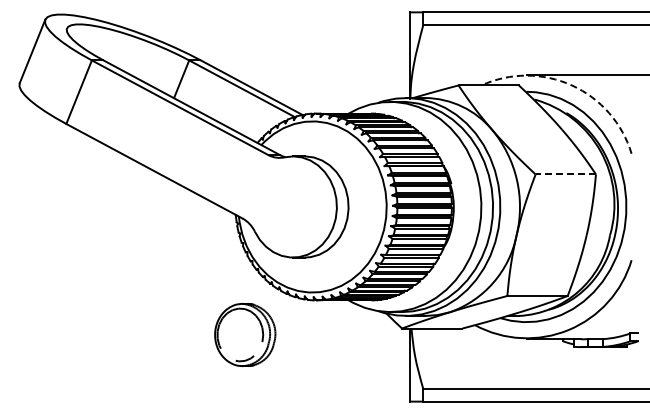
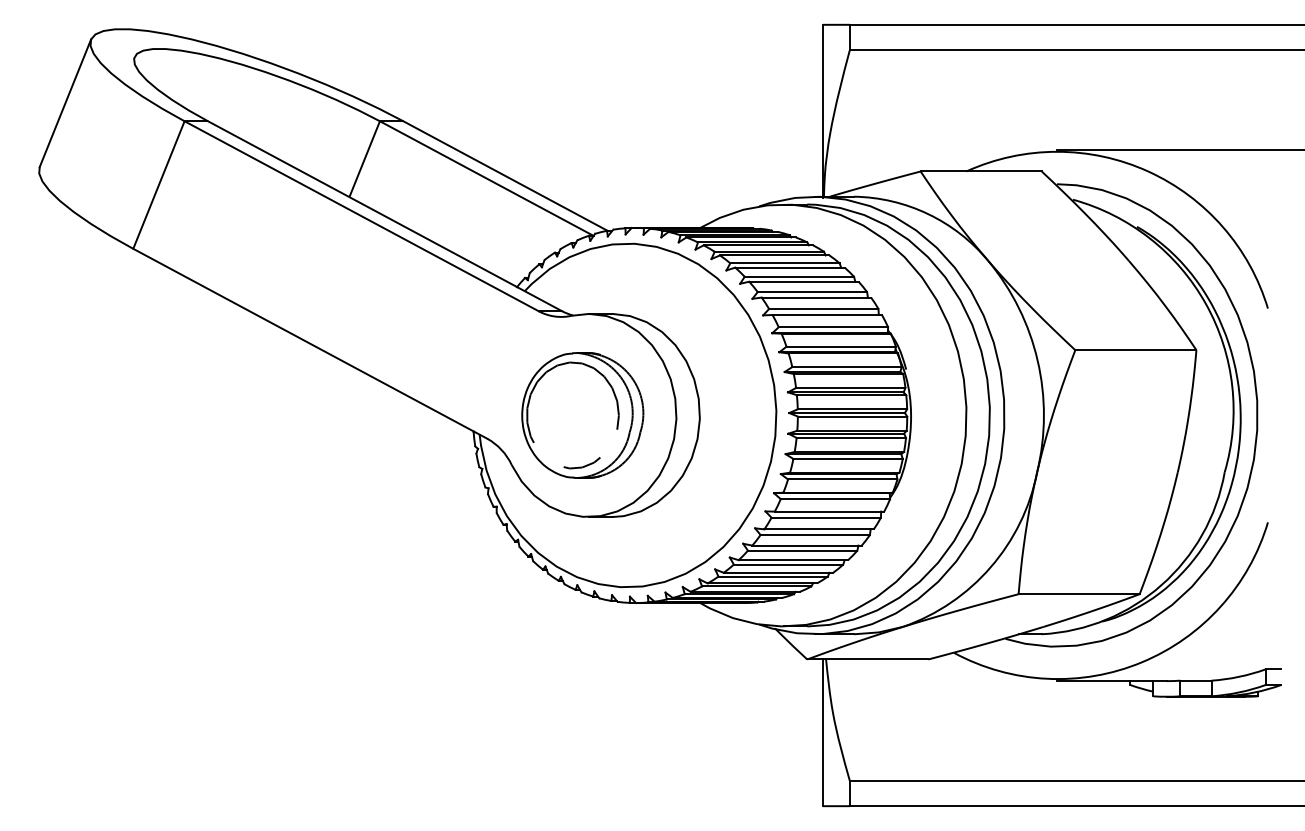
arc: (571, 85) -> (1147, 171), dashed -> solid
line: (565, 174) -> (1135, 350), dashed -> solid
part: (245, 334) -> (583, 414), moved

